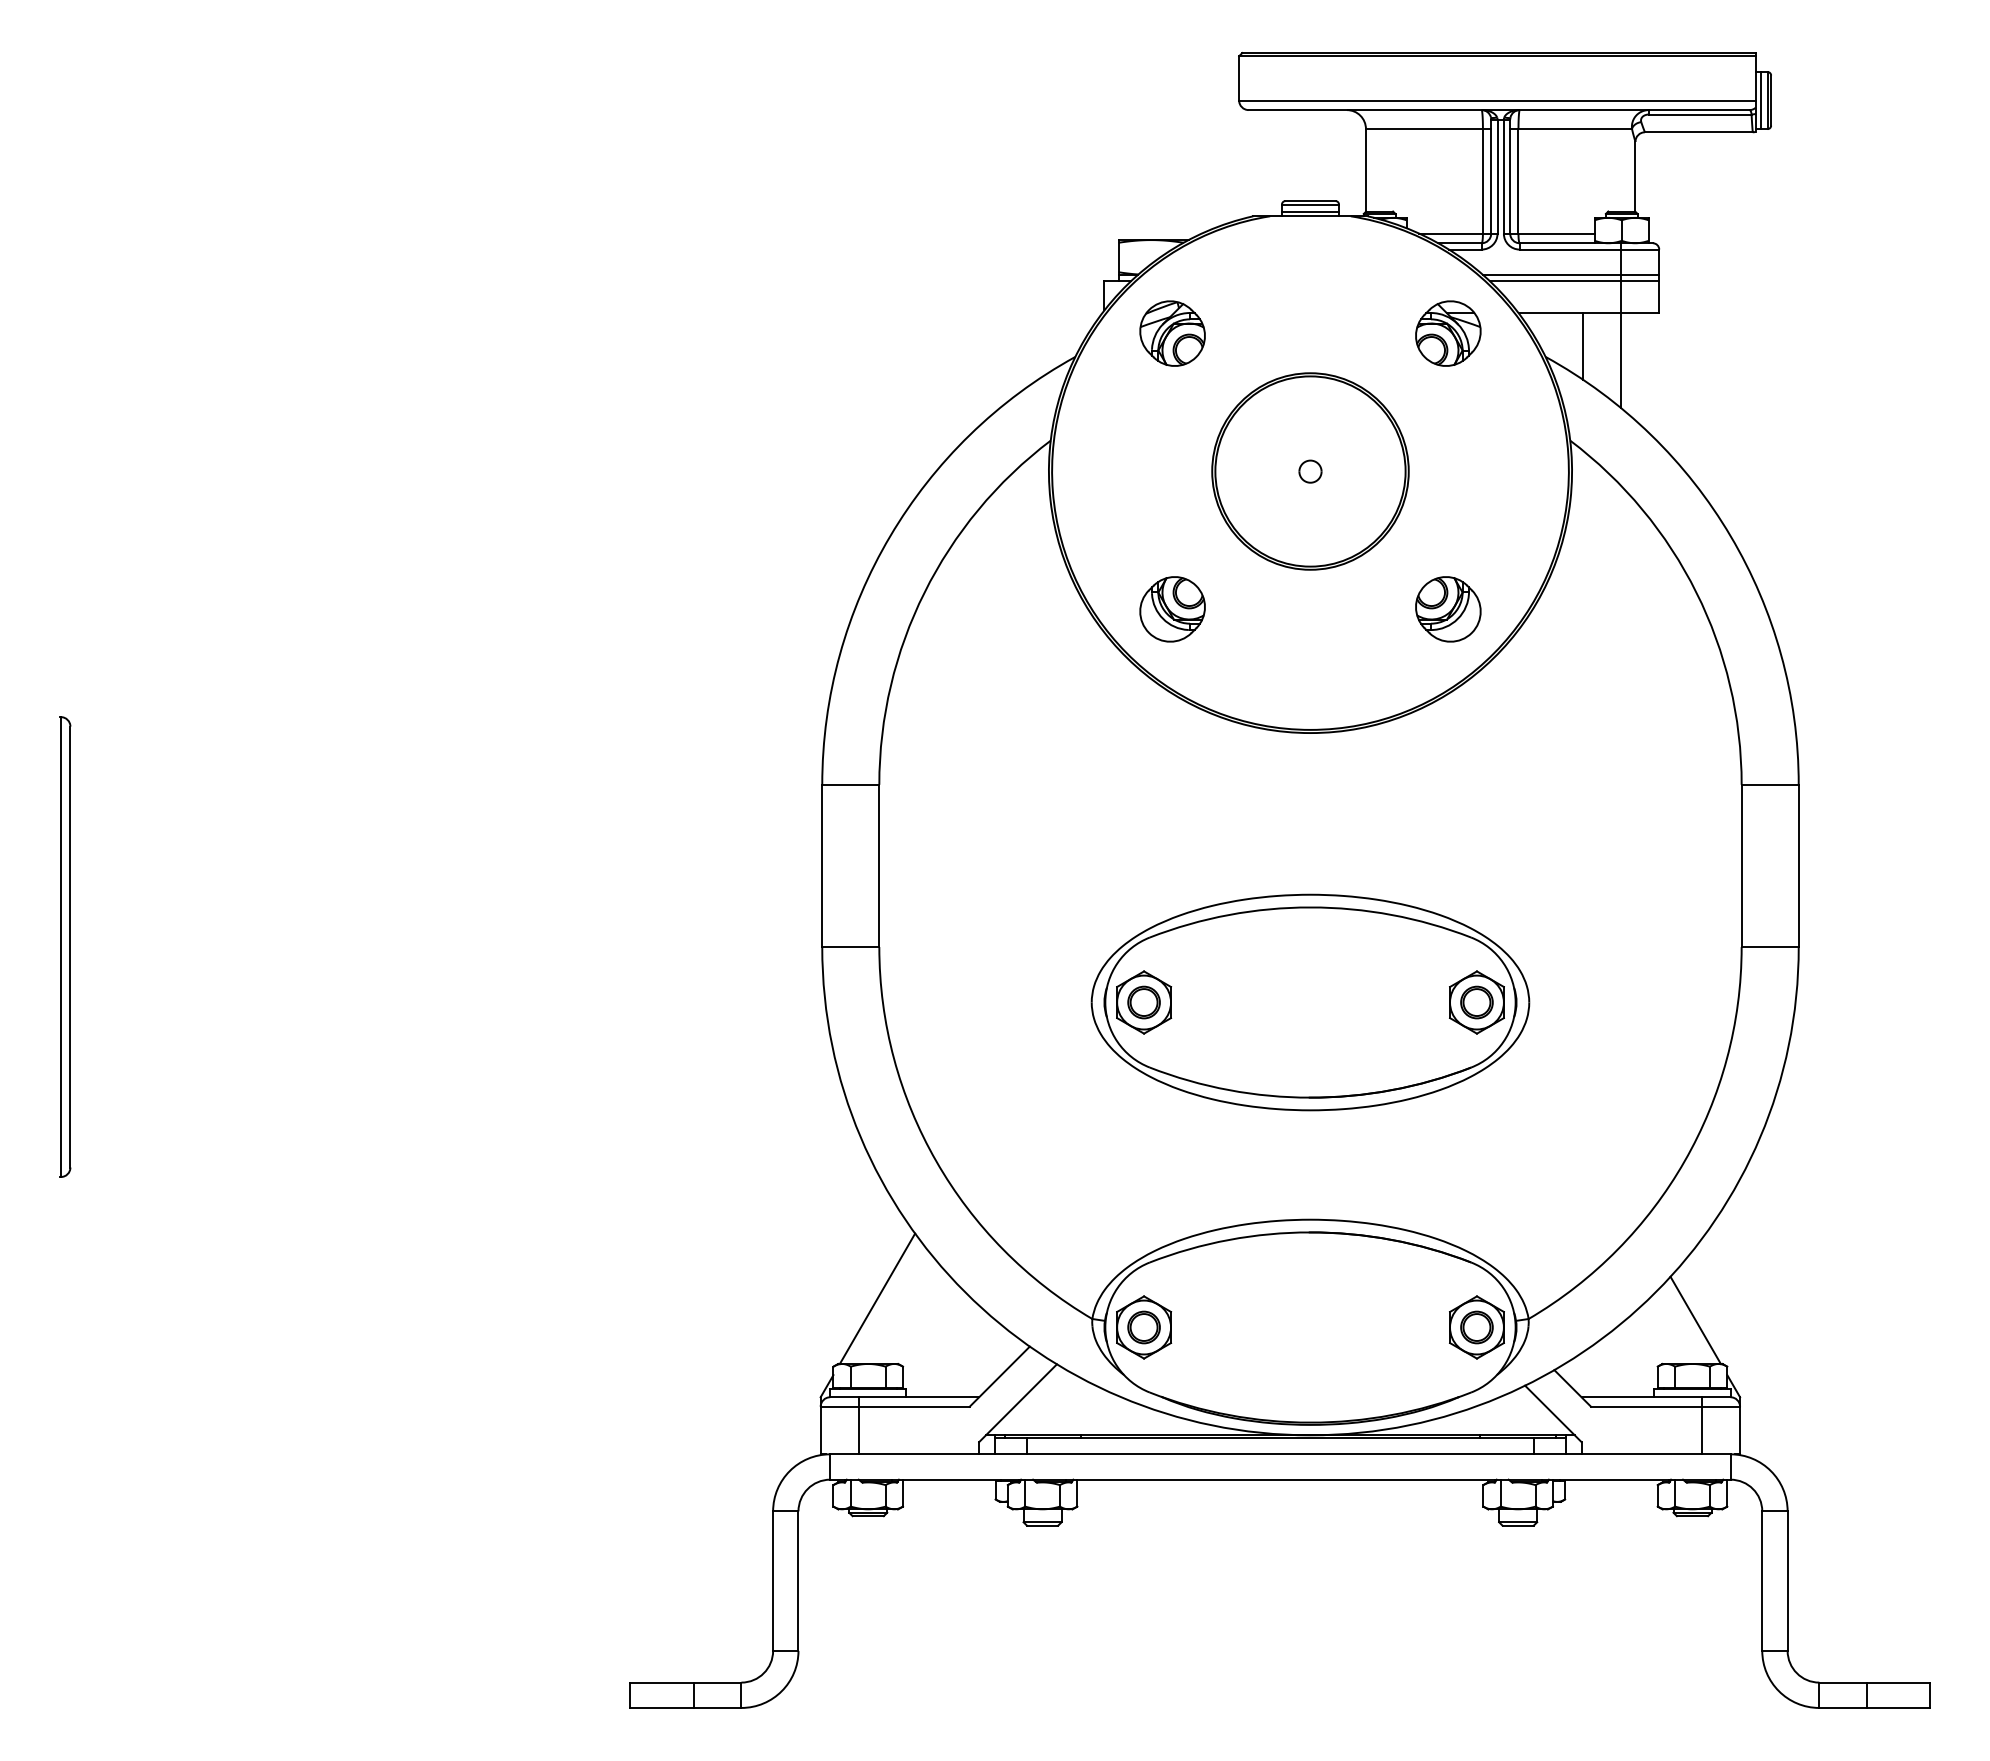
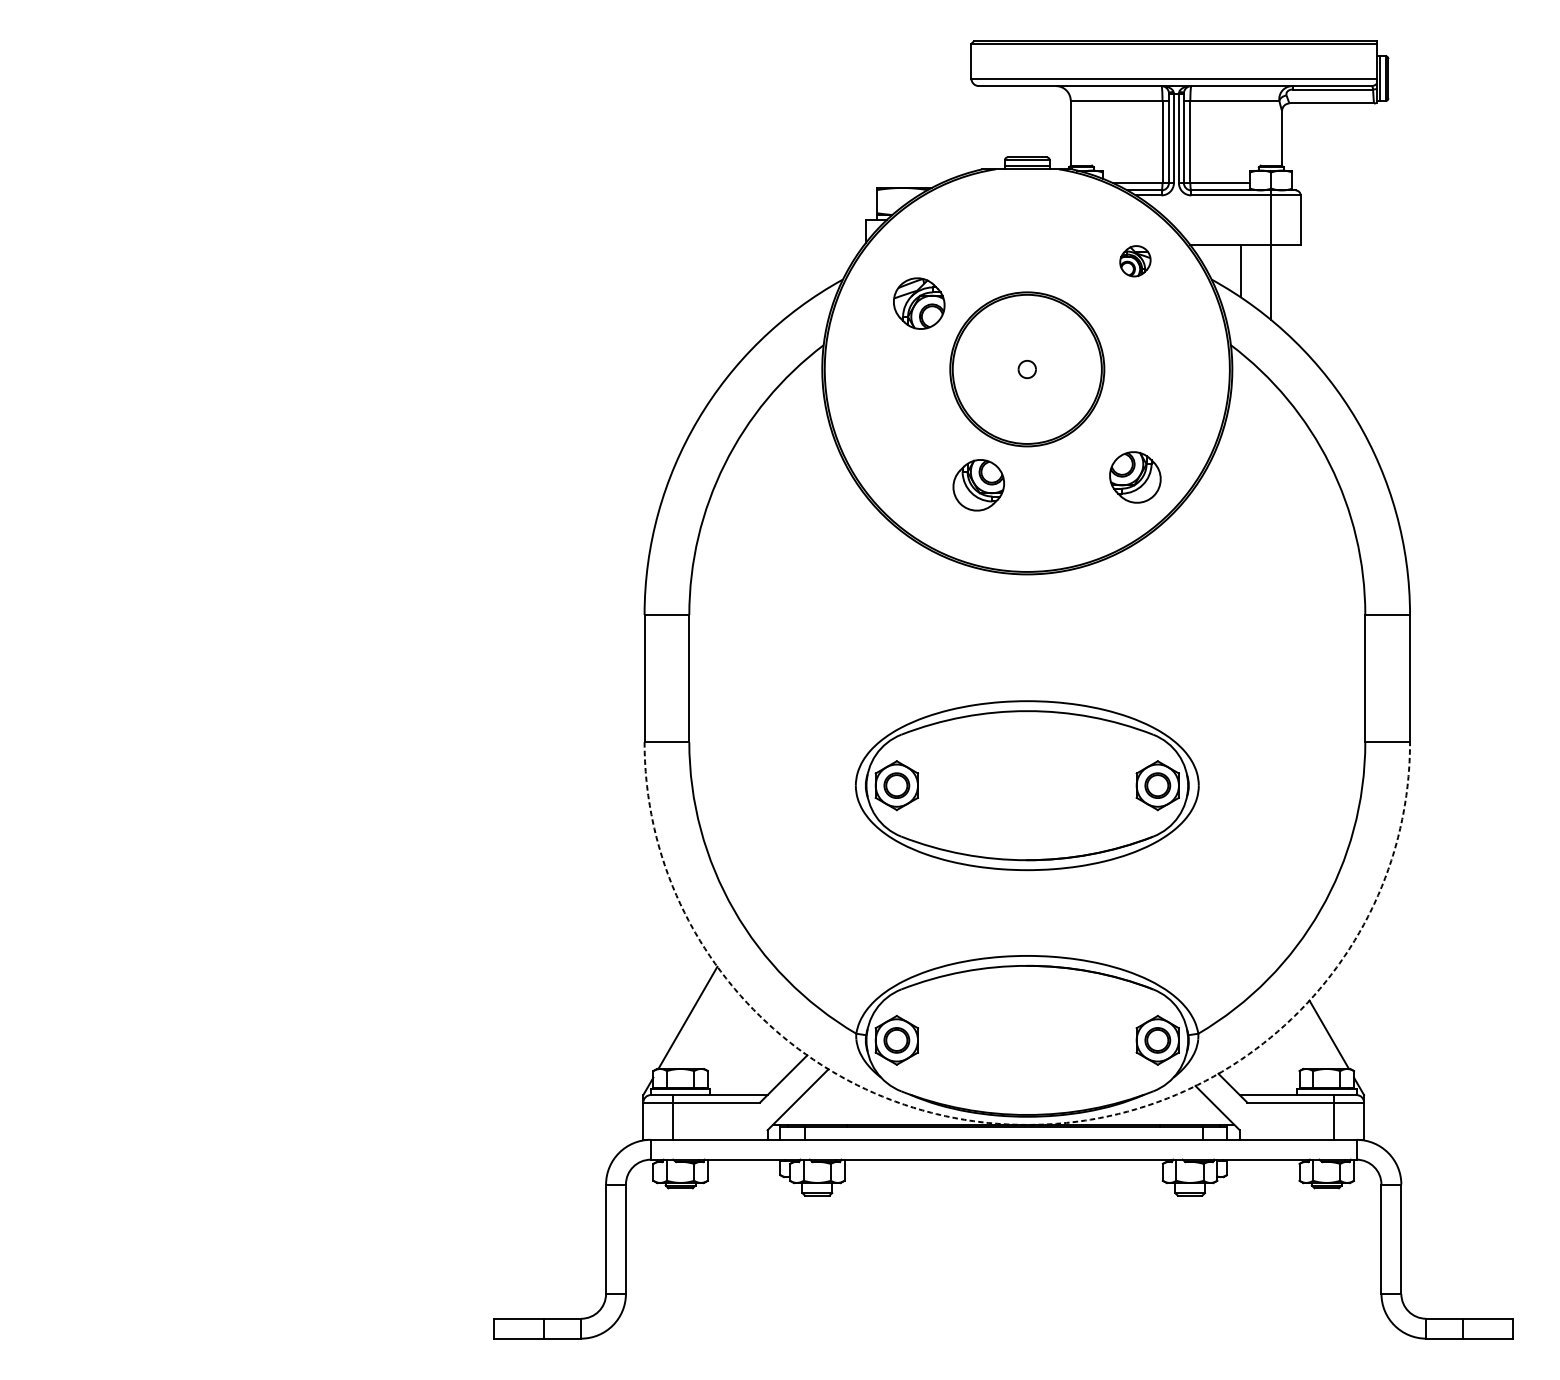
line: (1571, 274) -> (1231, 214), removed
line: (1574, 281) -> (1234, 220), removed
part: (1172, 333) -> (919, 303), moved
part: (1448, 333) -> (1135, 261), size x0.6
part: (1172, 609) -> (978, 485), moved
part: (65, 946) -> (51, 741), removed
arc: (1310, 1435) -> (1027, 1125), solid -> dashed

